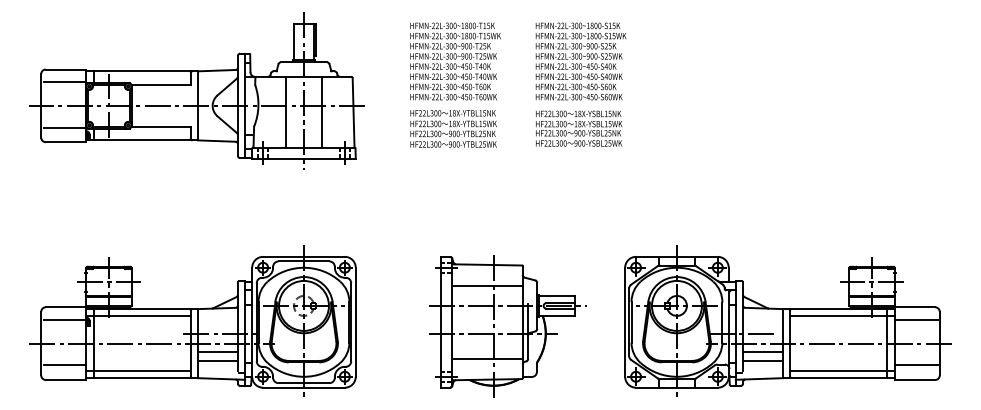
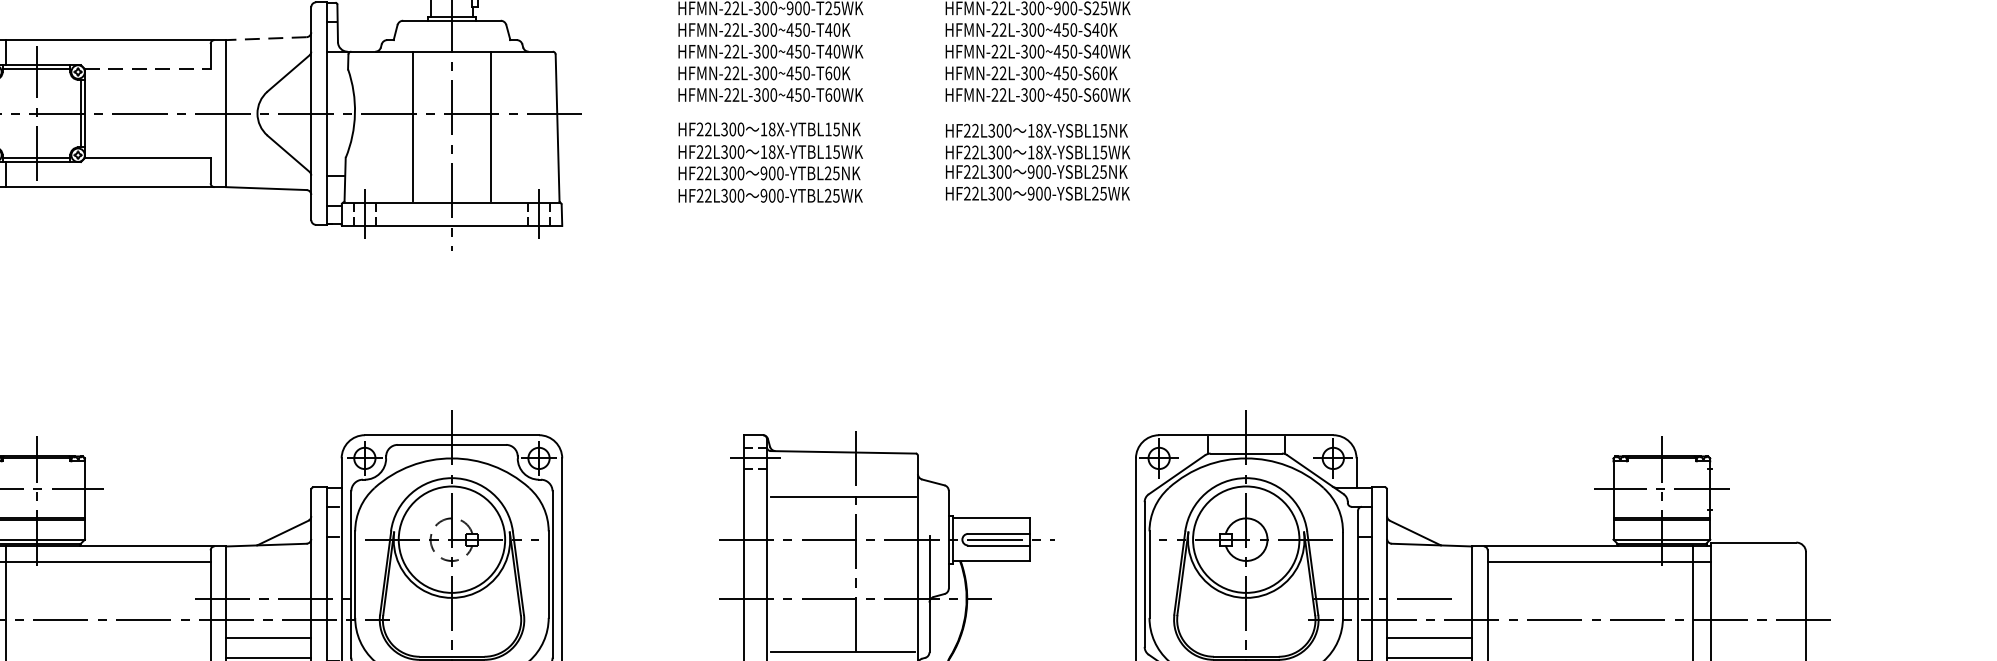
line: (216, 70) -> (265, 38), solid -> dashed
line: (161, 84) -> (148, 68), solid -> dashed
line: (916, 320) -> (1756, 570), removed

